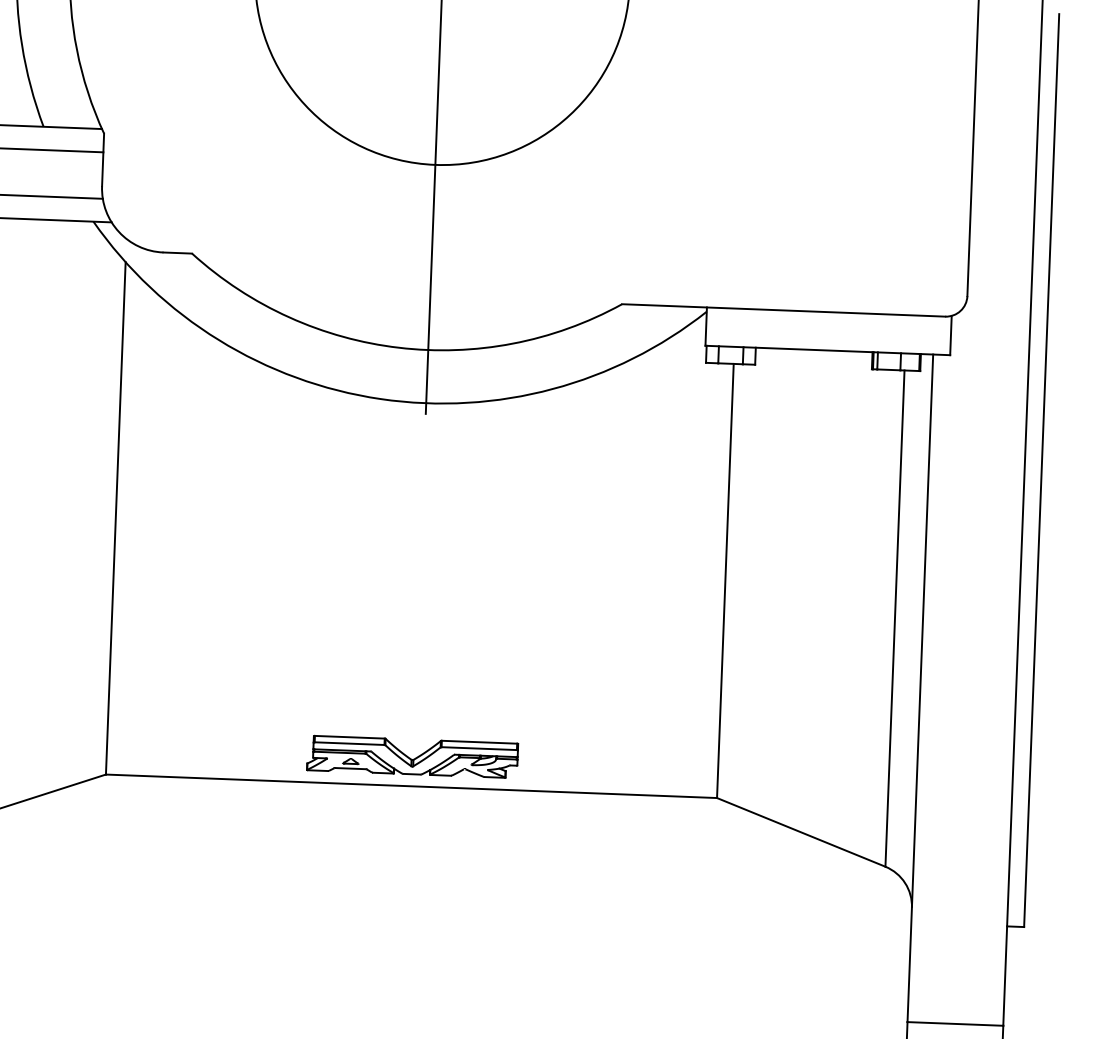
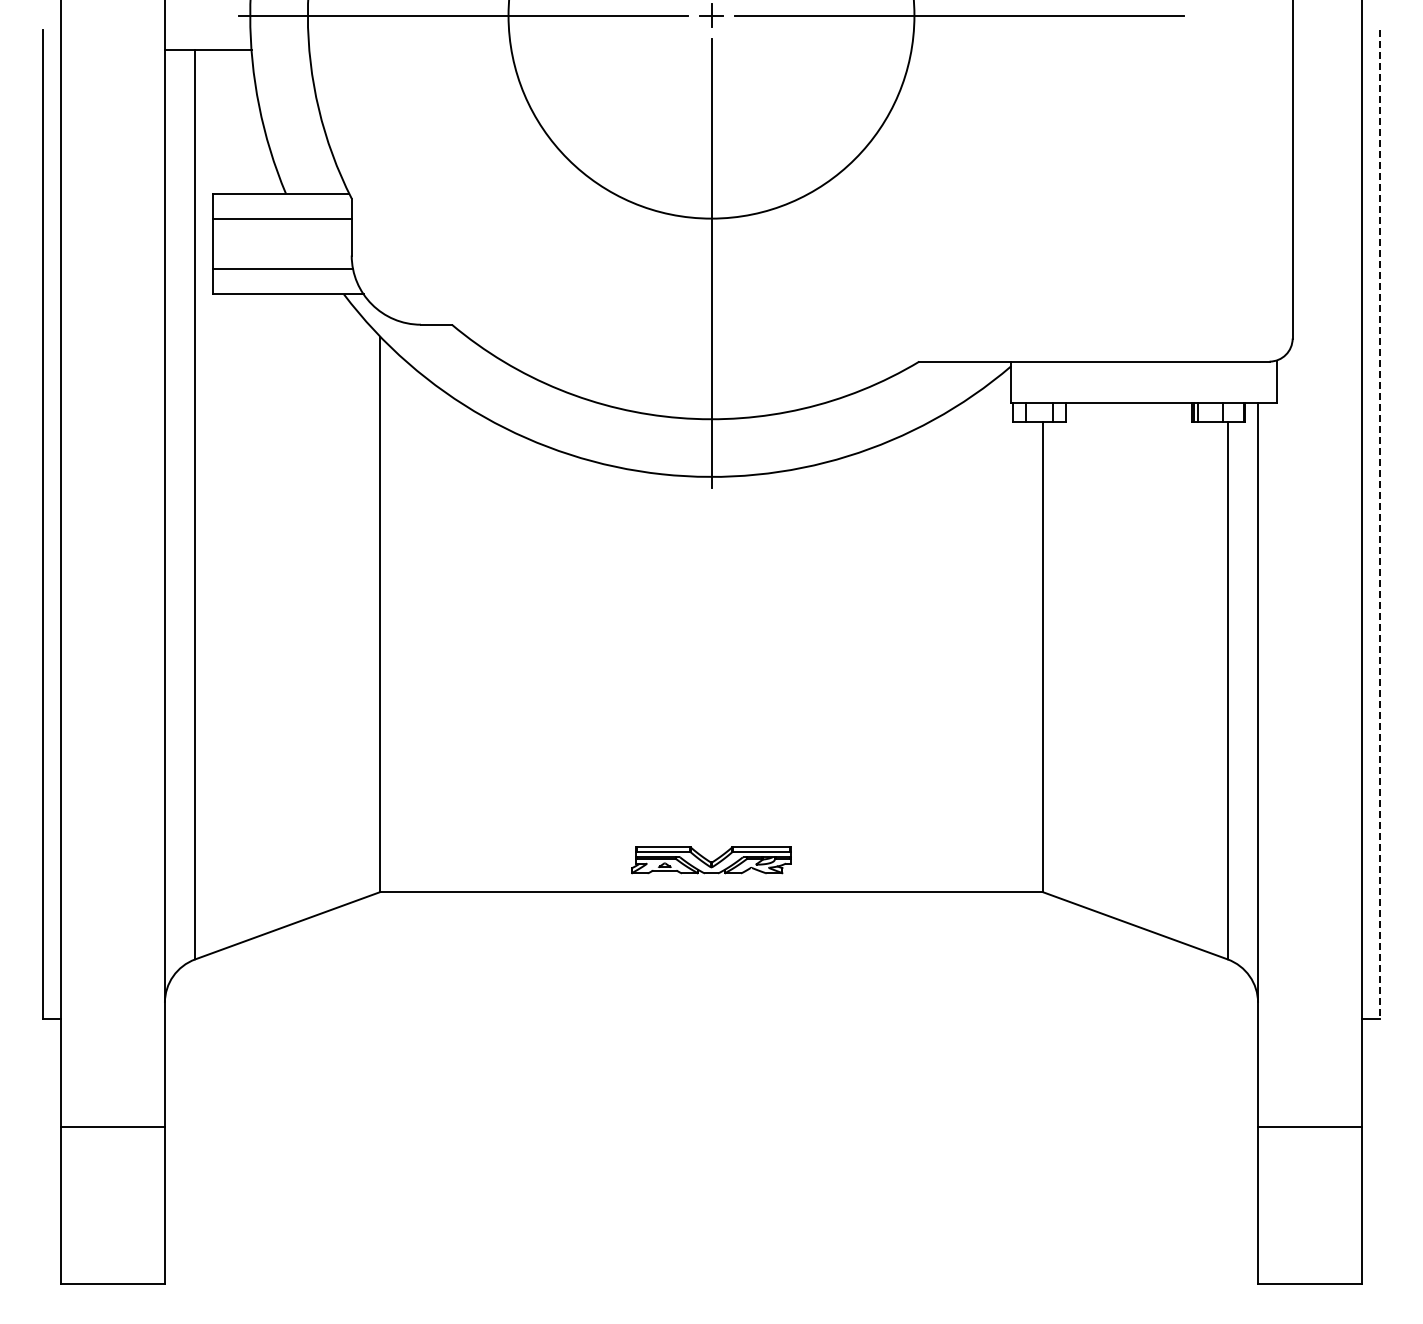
line: (1041, 470) -> (1380, 524), solid -> dashed
part: (412, 756) -> (711, 859), size x0.7

